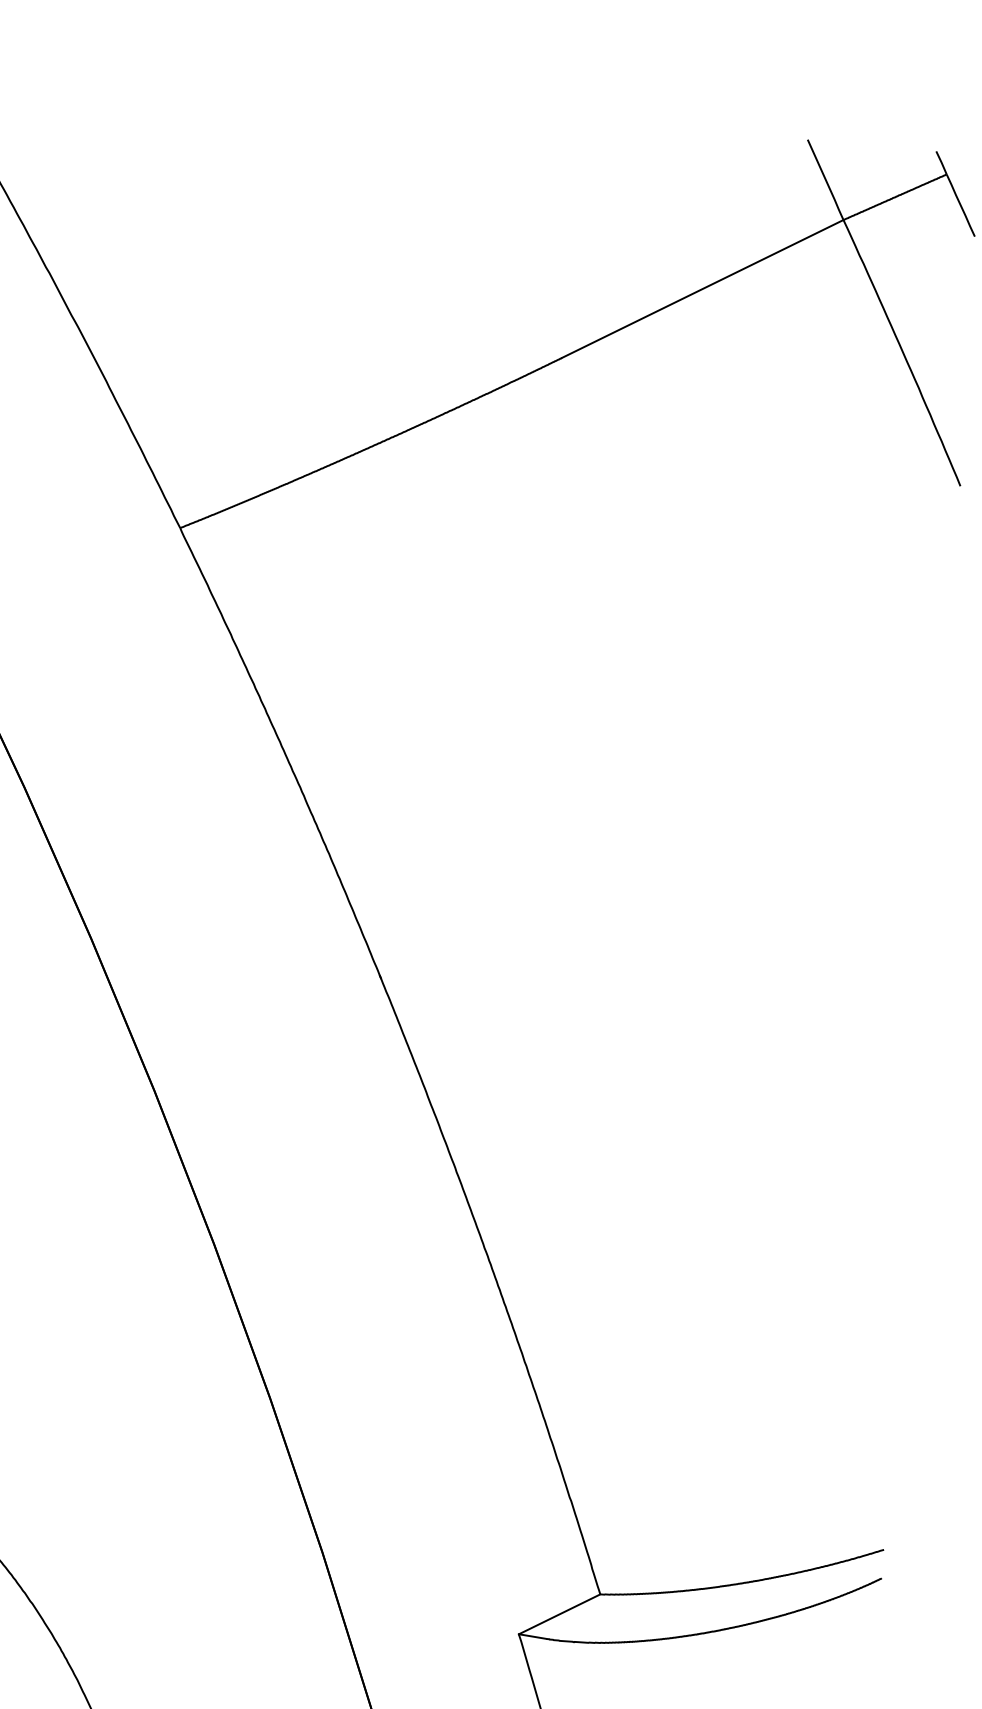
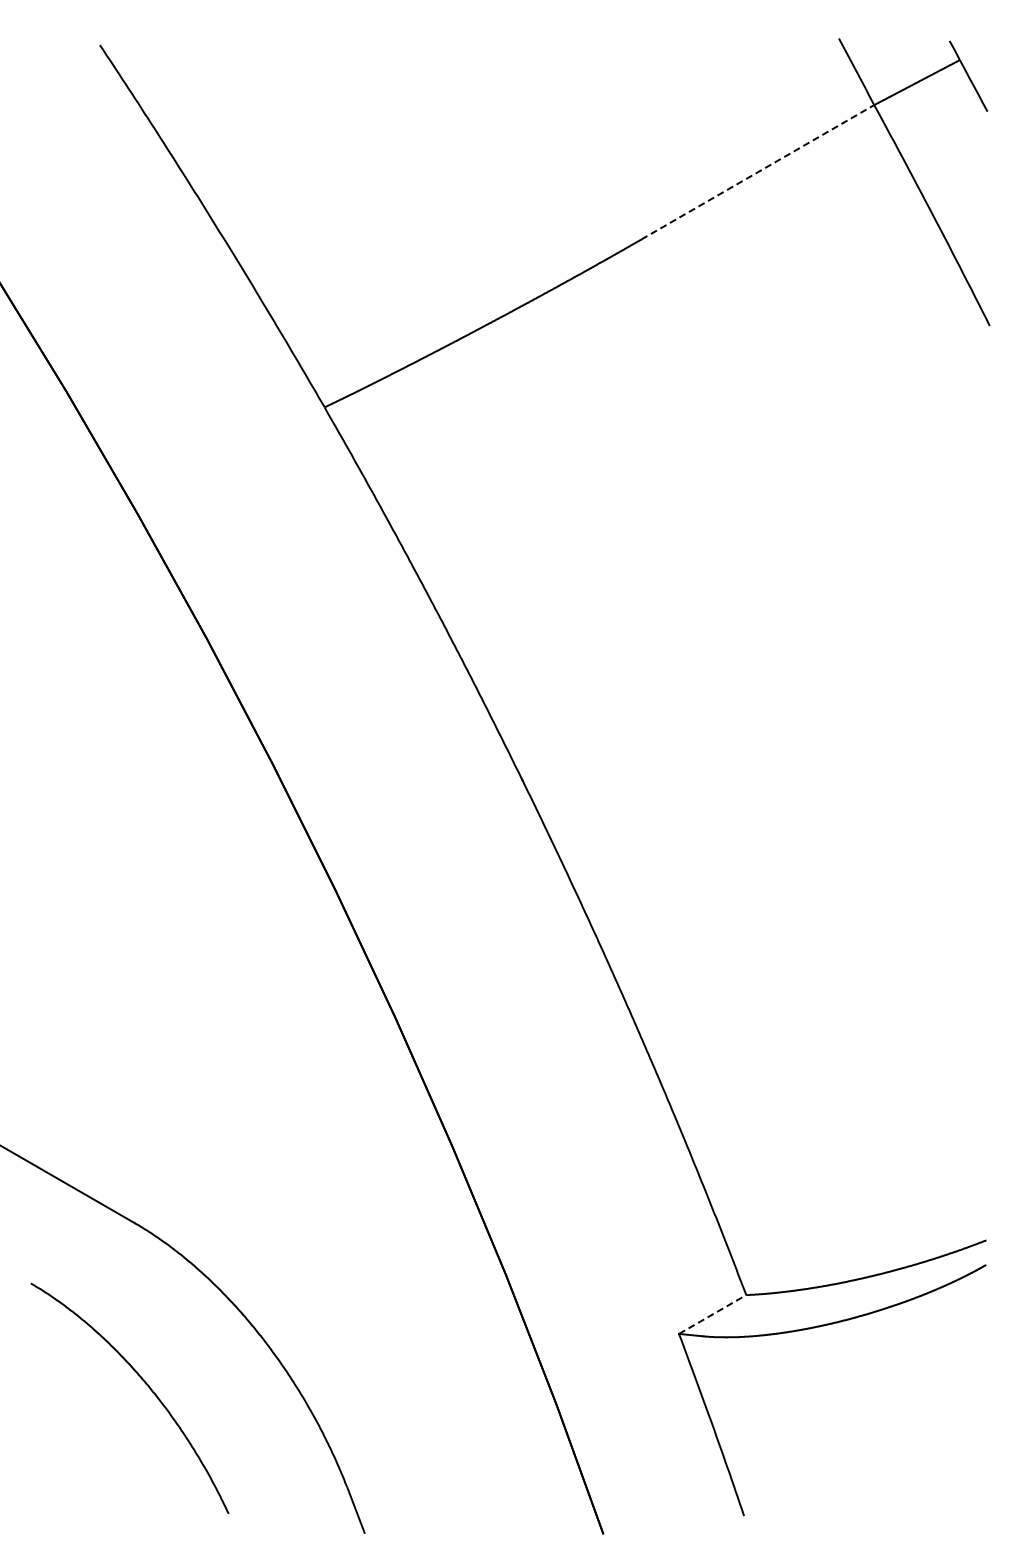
line: (703, 289) -> (758, 172), solid -> dashed
line: (559, 1614) -> (712, 1314), solid -> dashed

